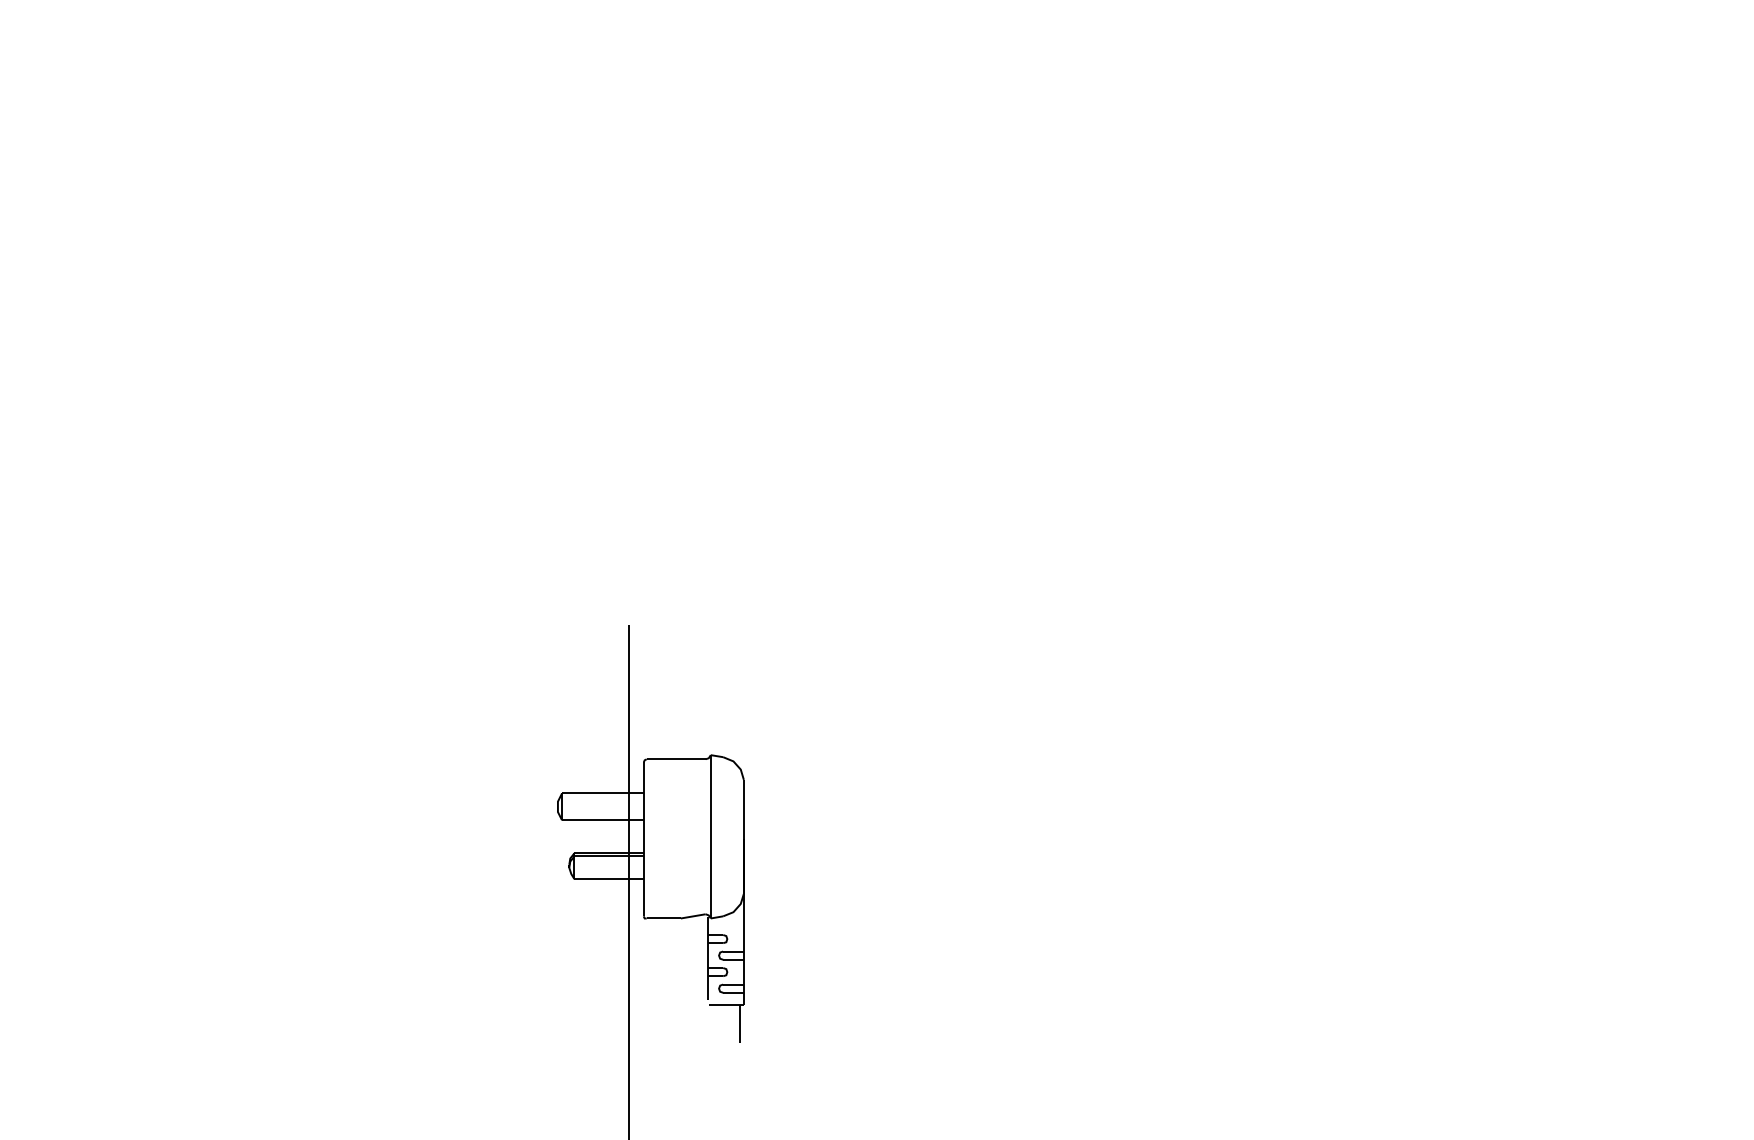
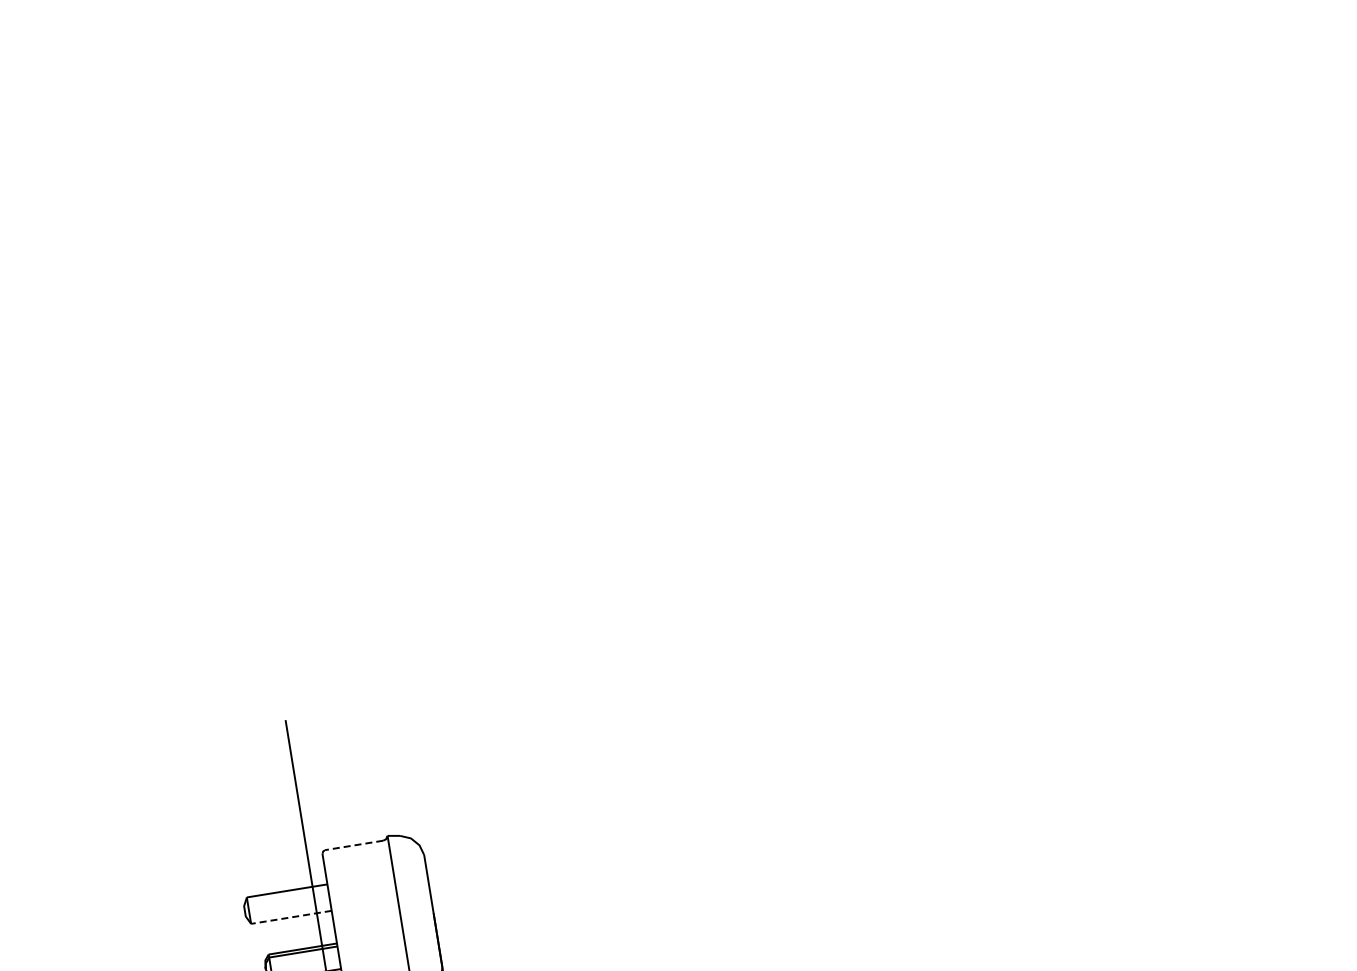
line: (675, 759) -> (353, 845), solid -> dashed
line: (602, 820) -> (291, 917), solid -> dashed

